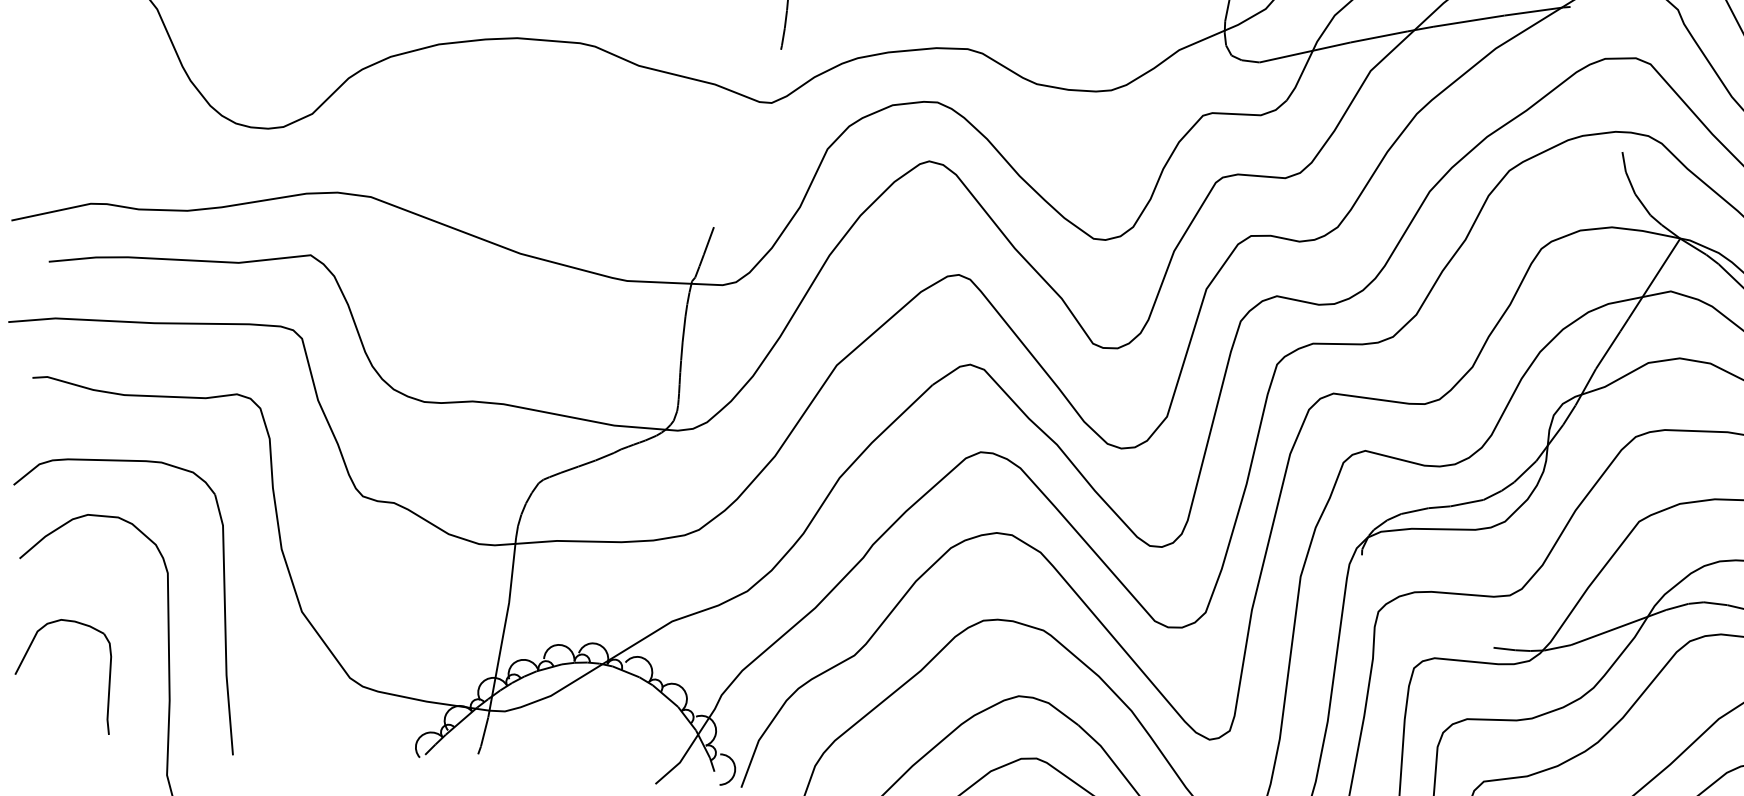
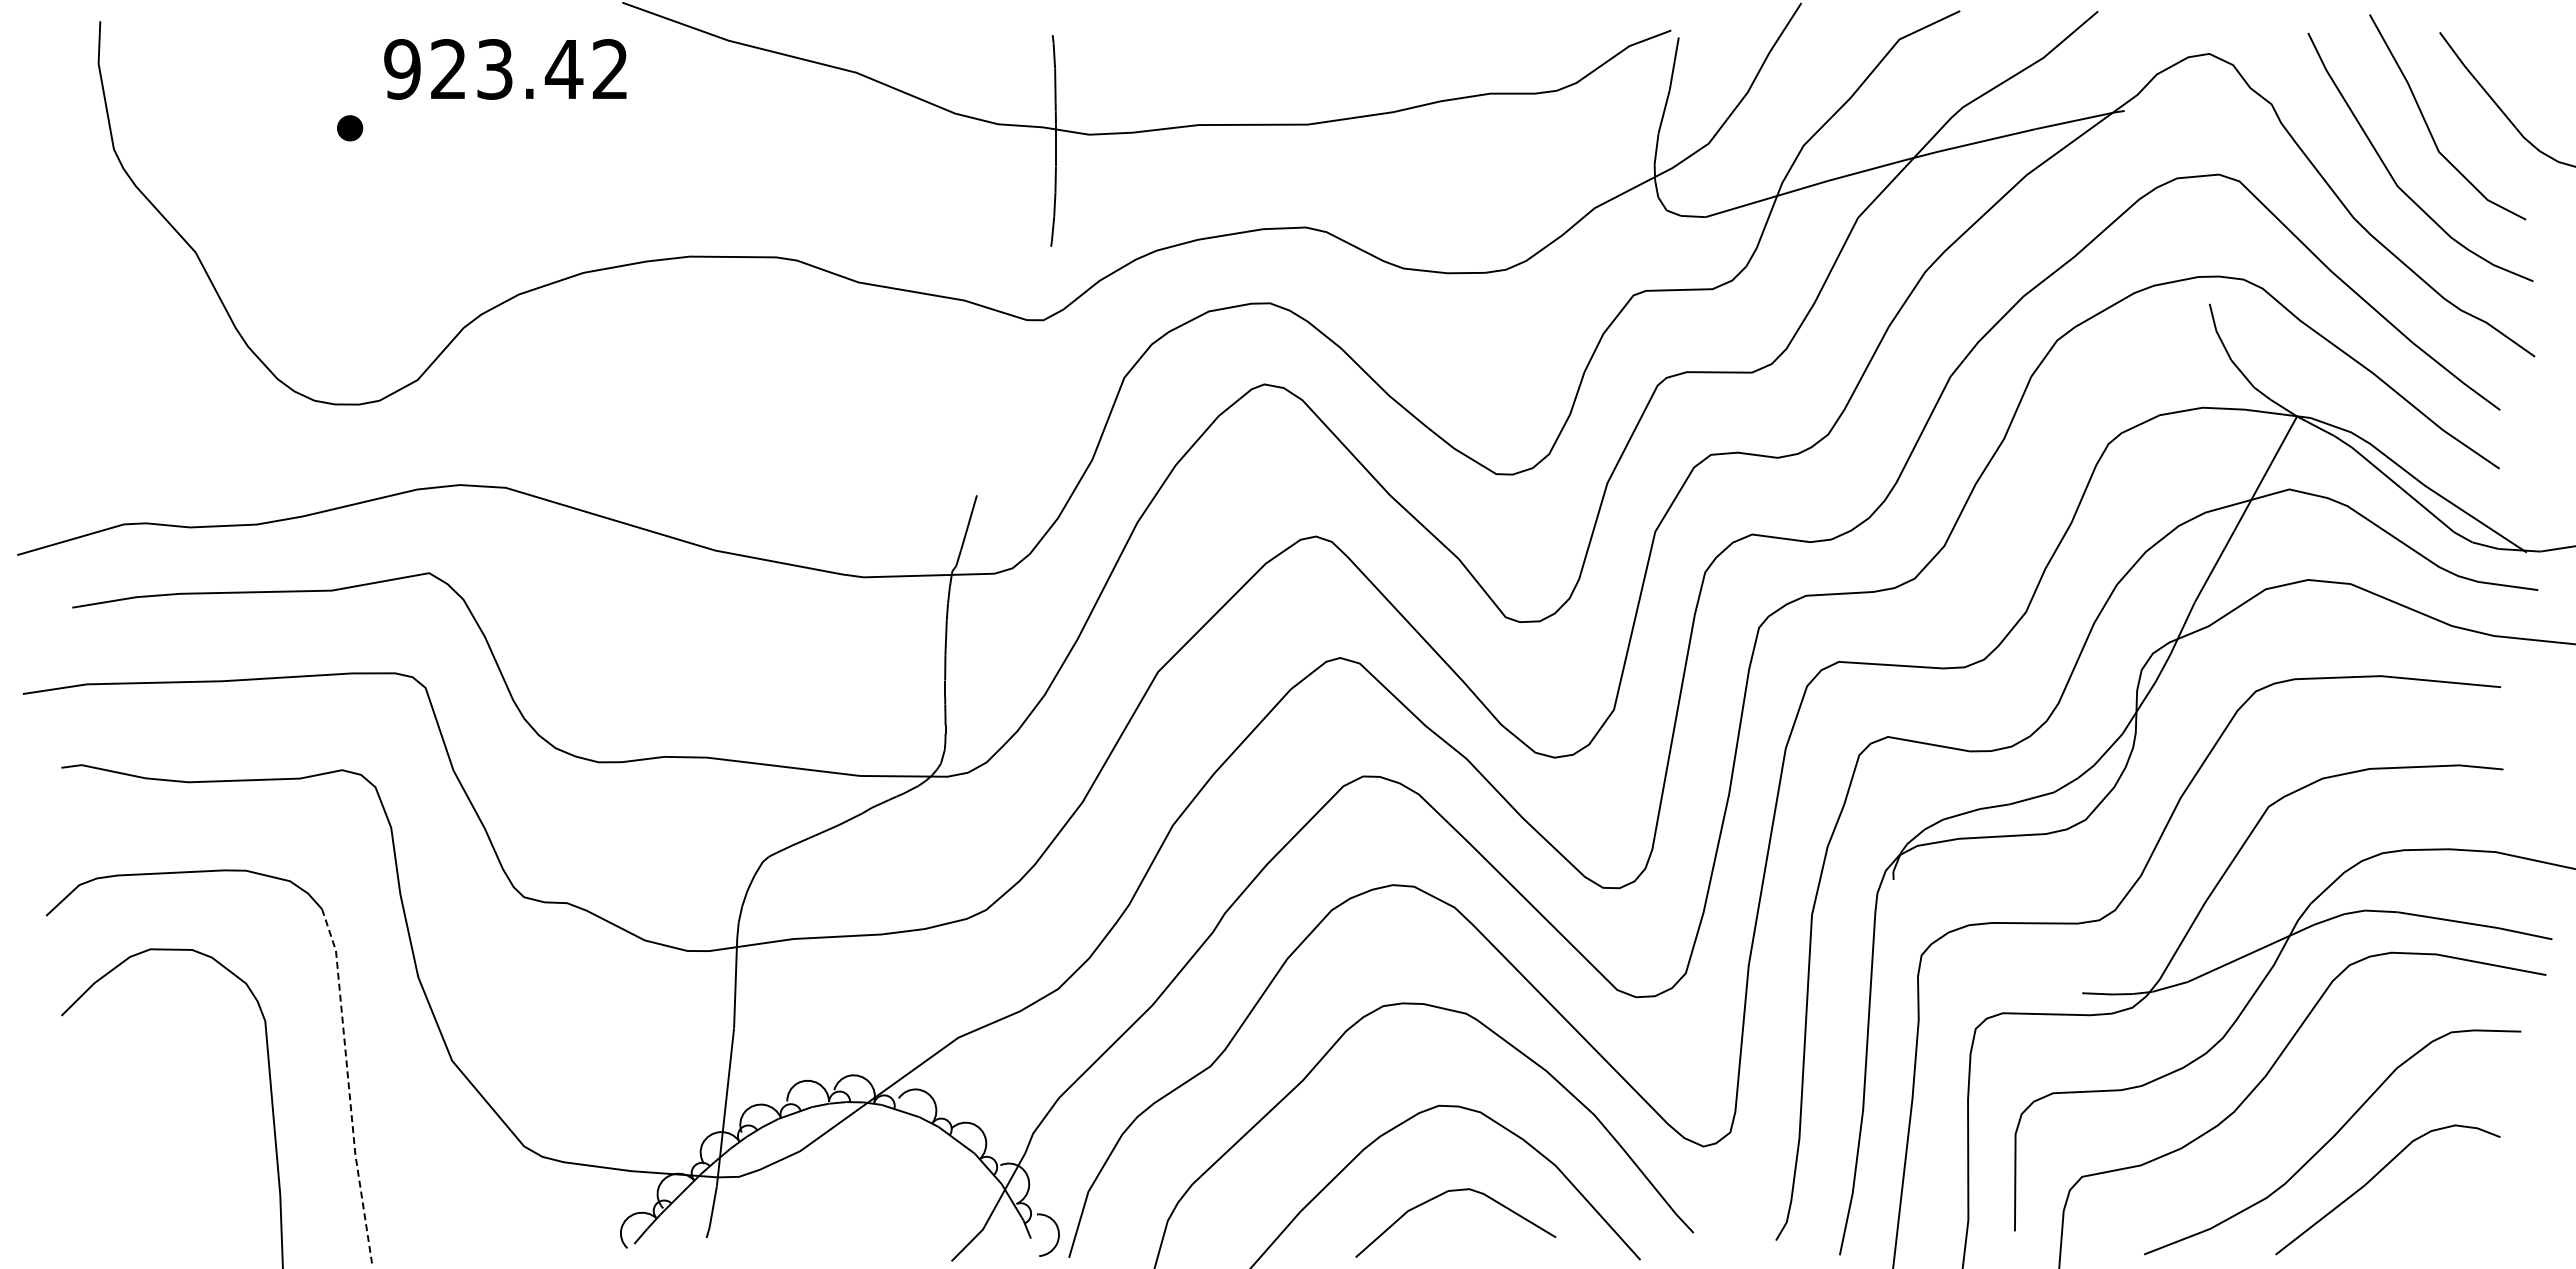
line: (225, 625) -> (348, 1086), solid -> dashed
part: (25, 656) -> (79, 1148), removed

